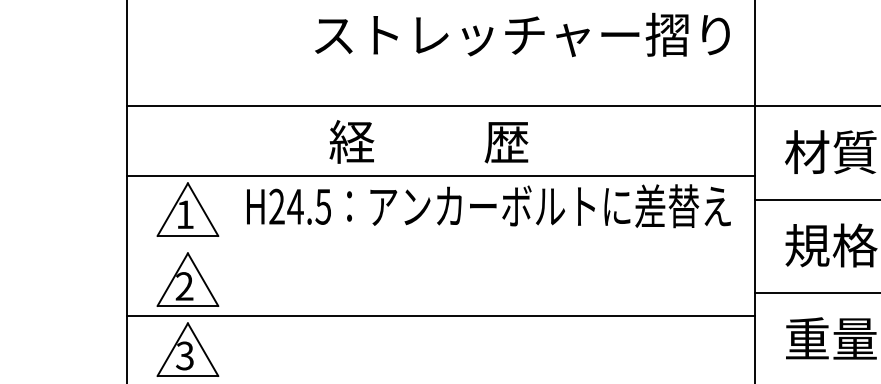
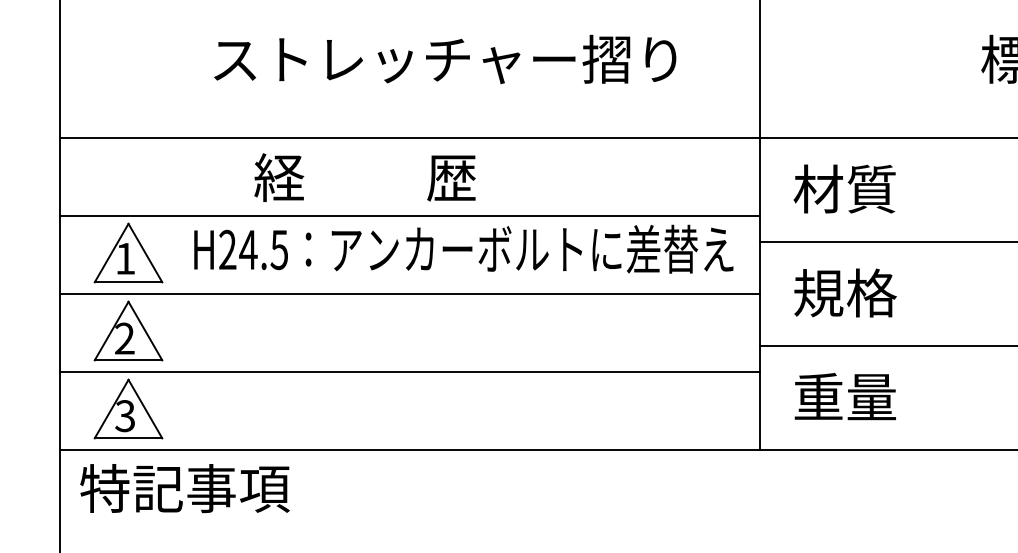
text: (522, 34) -> (445, 59), moved
text: (428, 141) -> (364, 177), moved
line: (441, 246) -> (410, 294), added

